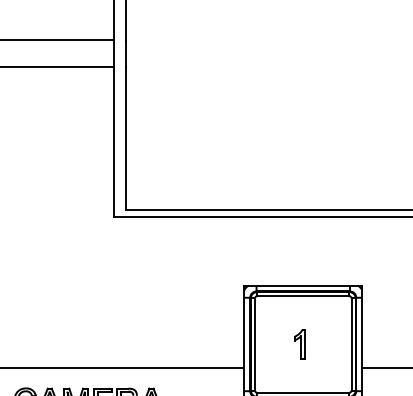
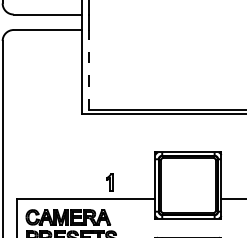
line: (125, 137) -> (88, 69), solid -> dashed
part: (299, 344) -> (109, 182), moved

